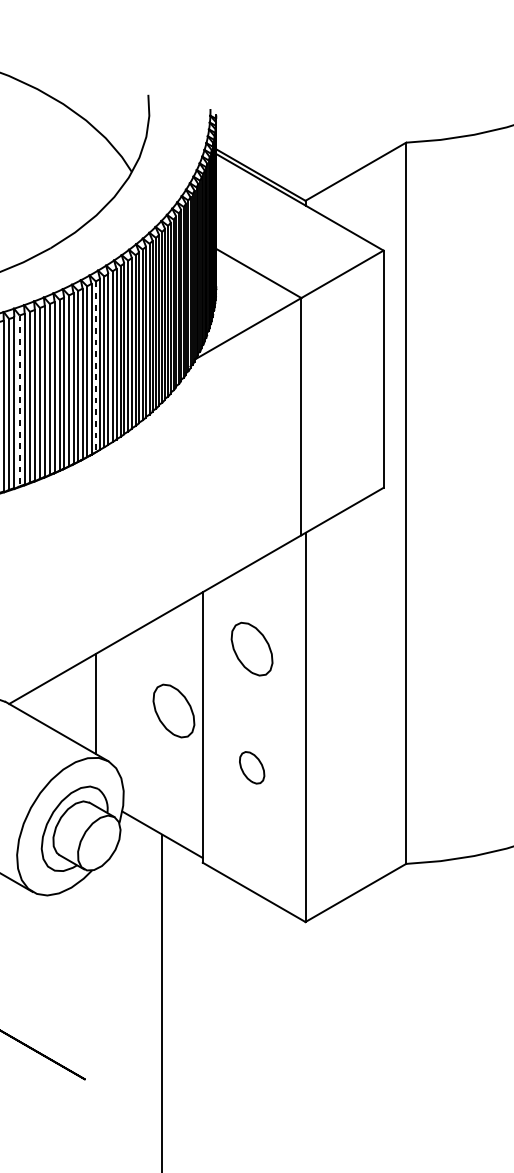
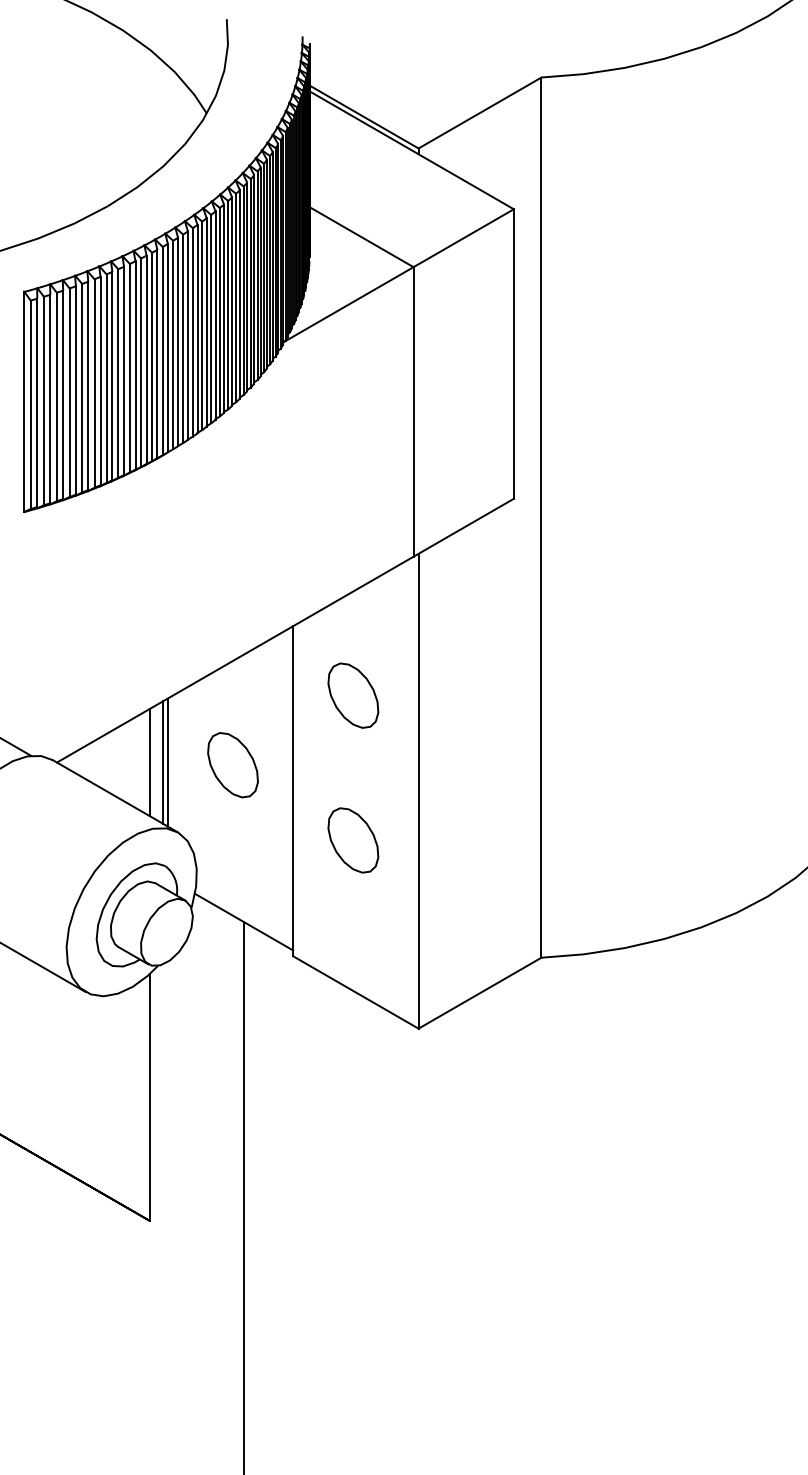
line: (95, 367) -> (162, 351), dashed -> solid
line: (19, 401) -> (69, 393), dashed -> solid
line: (85, 703) -> (150, 762), added
line: (99, 703) -> (167, 762), added
part: (173, 711) -> (232, 765), moved
part: (252, 767) -> (353, 840), size x1.67
line: (85, 978) -> (150, 1097), added

